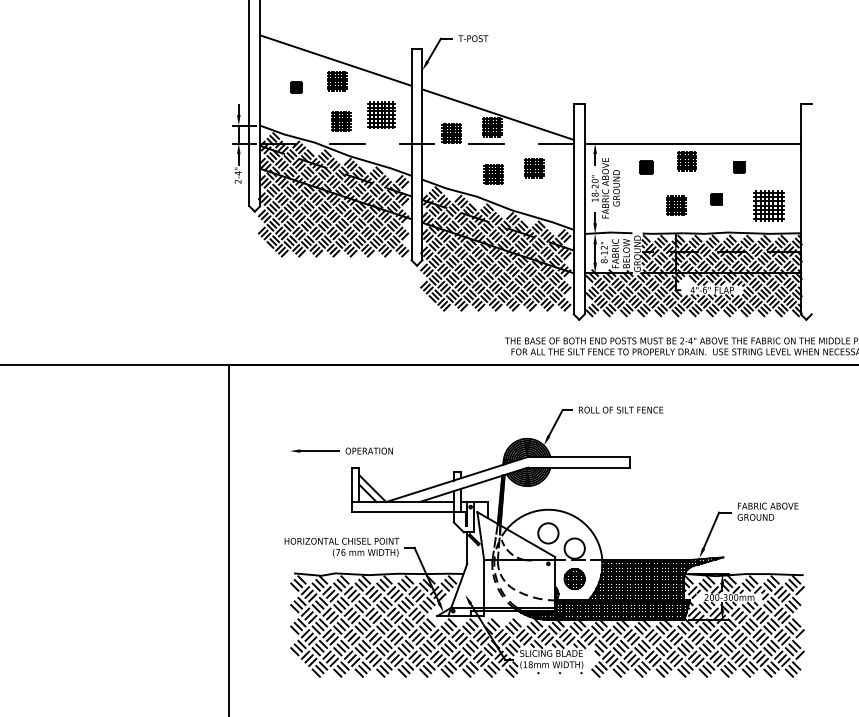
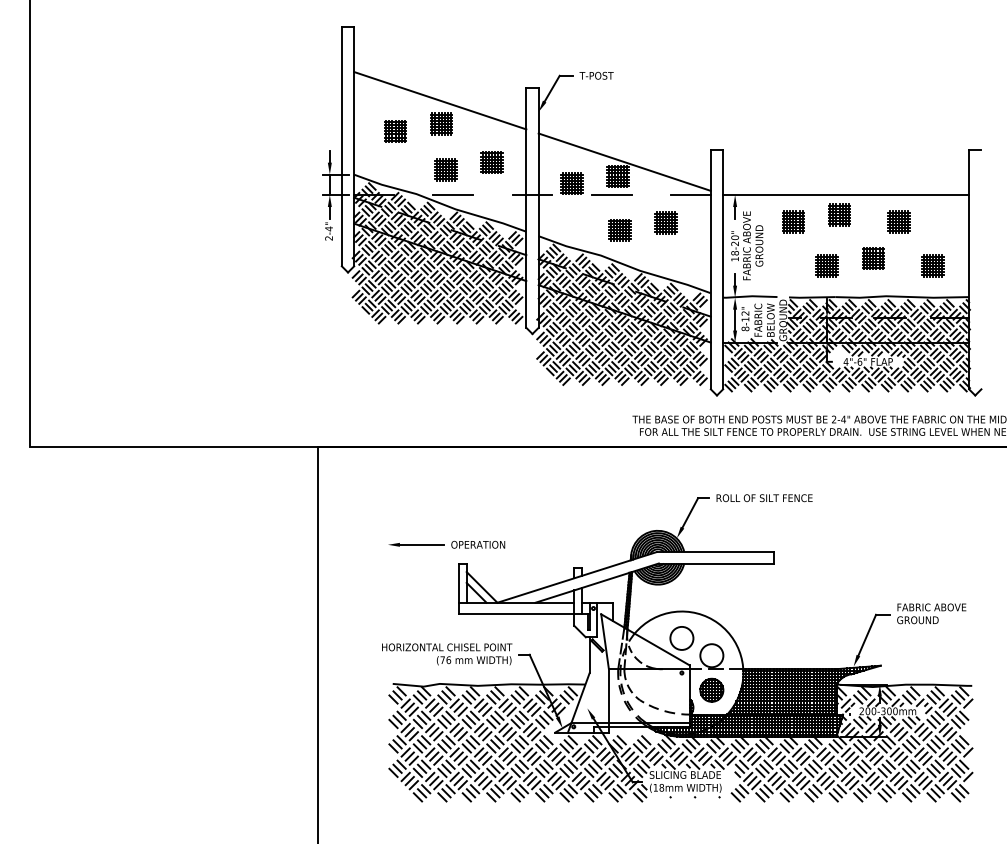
part: (296, 87) -> (395, 131), size x1.67
part: (380, 114) -> (491, 162), size x0.71
part: (646, 166) -> (793, 221), size x1.43
part: (738, 166) -> (898, 221), size x1.67
part: (716, 199) -> (873, 258), size x1.67
part: (768, 205) -> (932, 265), size x0.62

